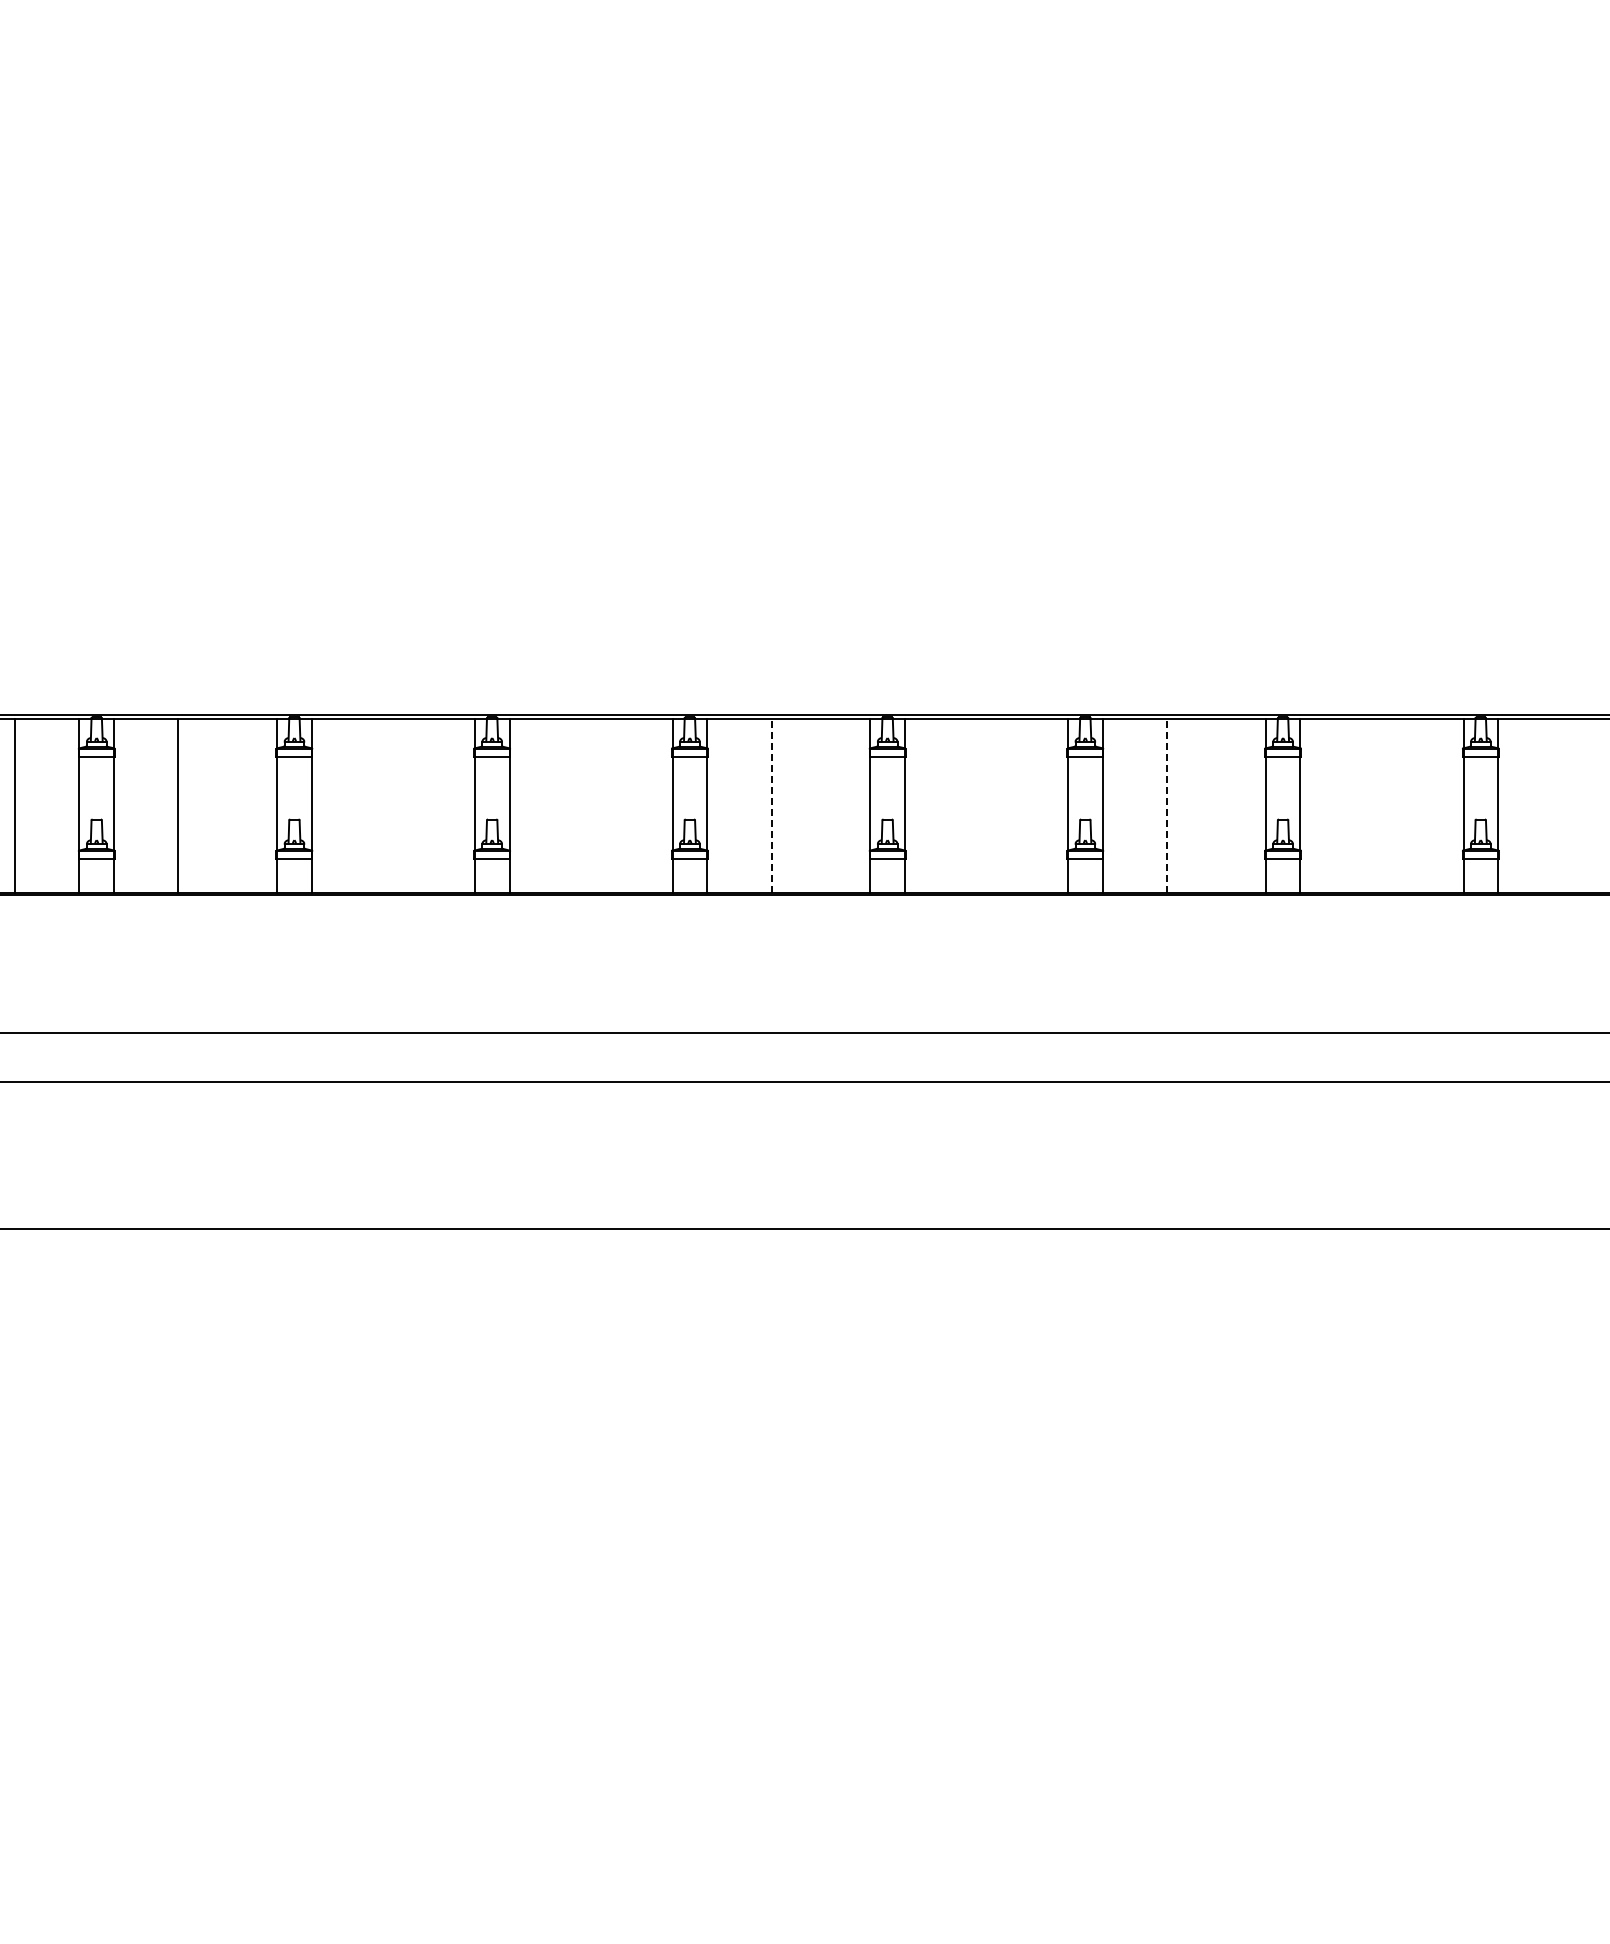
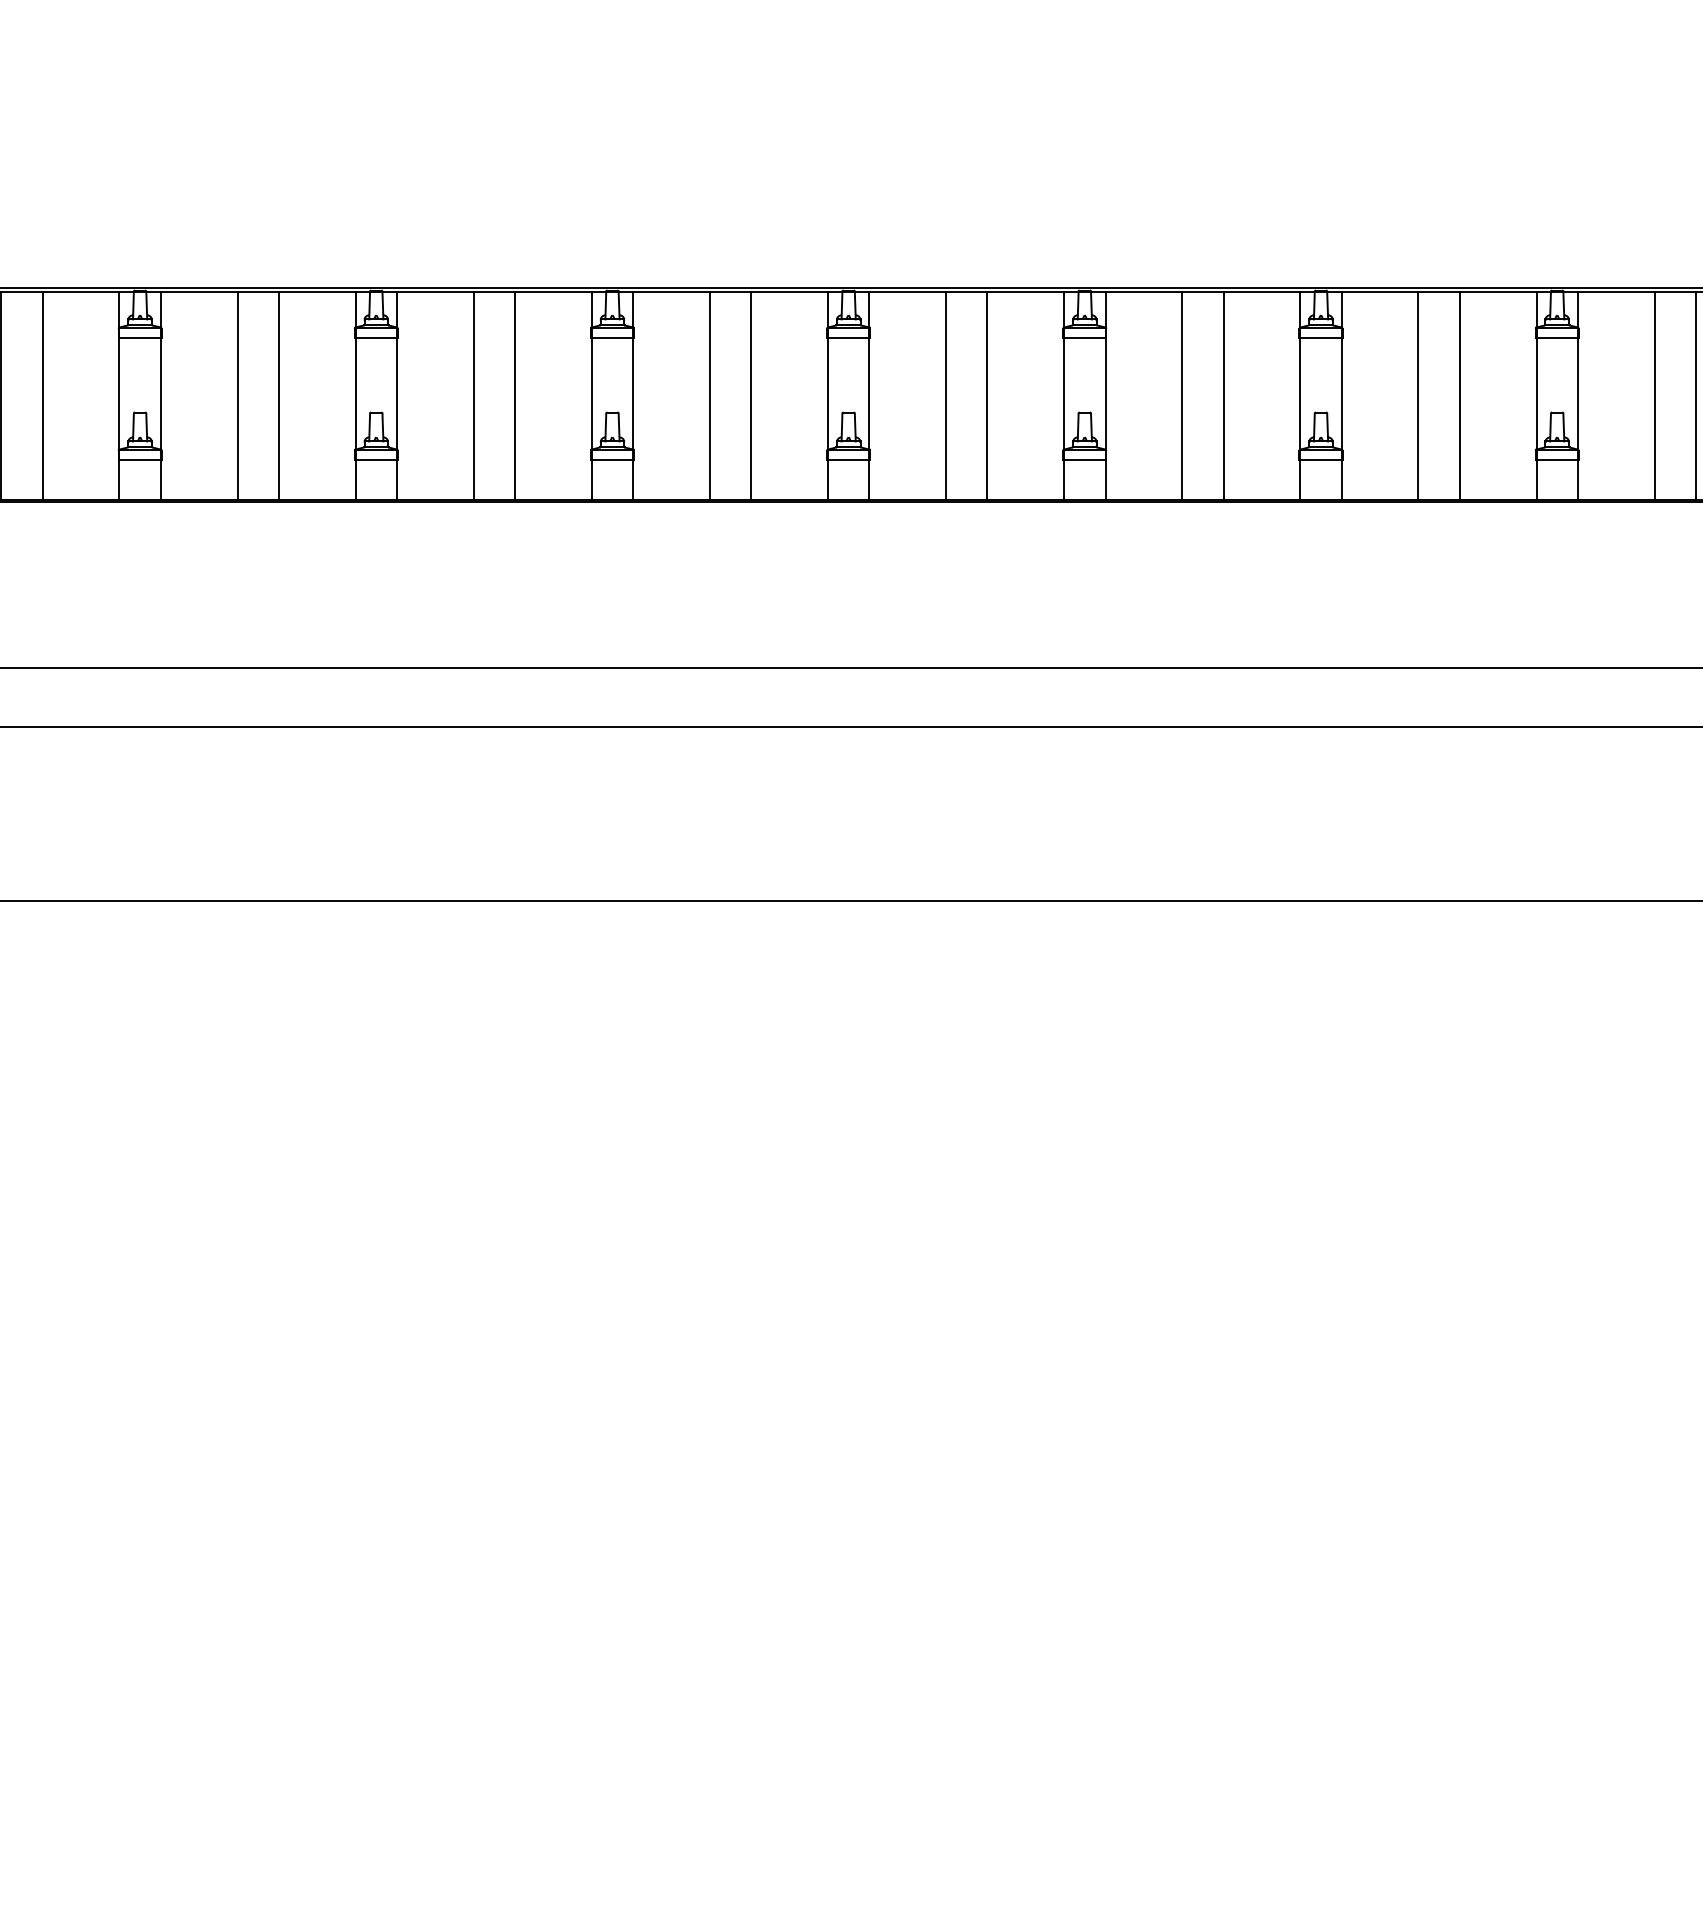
line: (212, 805) -> (42, 395), added
line: (376, 805) -> (238, 395), added
line: (410, 805) -> (278, 395), added
line: (573, 805) -> (473, 395), added
line: (608, 805) -> (515, 395), added
line: (771, 805) -> (709, 395), dashed -> solid
line: (806, 805) -> (751, 395), added
line: (969, 805) -> (946, 395), added
line: (1003, 805) -> (987, 395), added
line: (1166, 805) -> (1181, 395), dashed -> solid
line: (1201, 805) -> (1223, 395), added
line: (1364, 805) -> (1418, 395), added
line: (1399, 805) -> (1460, 395), added
line: (1562, 805) -> (1654, 395), added
line: (1596, 805) -> (1695, 395), added

